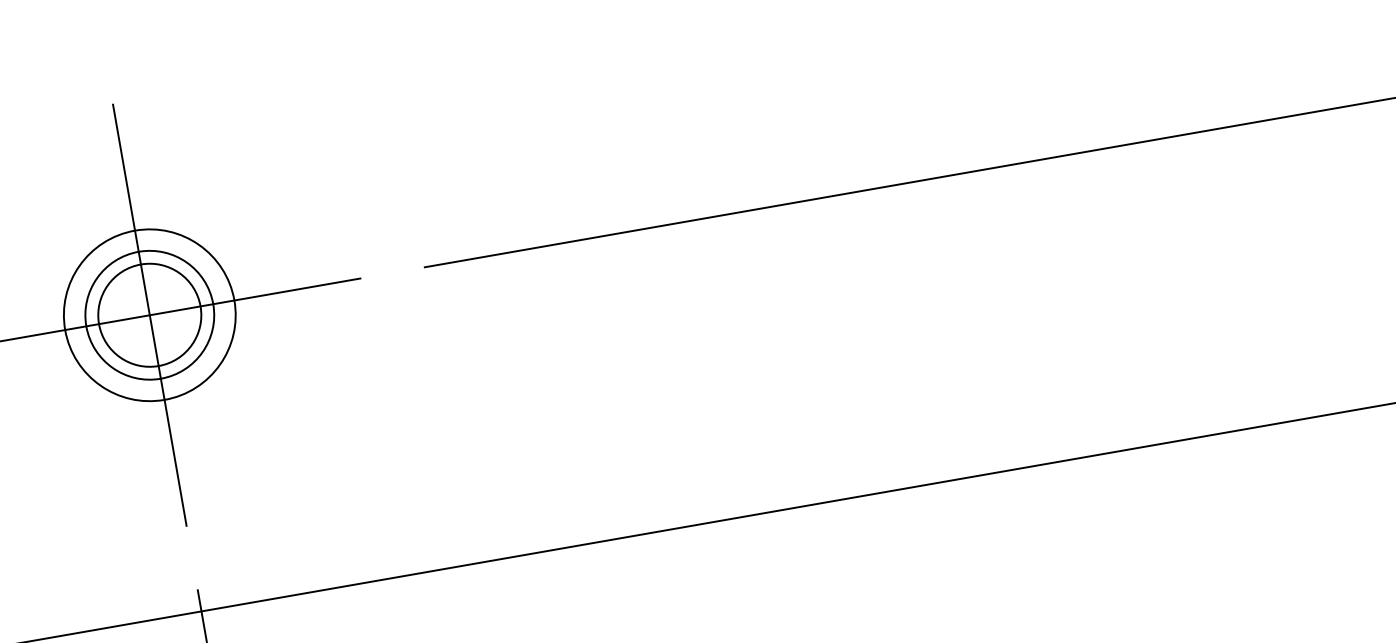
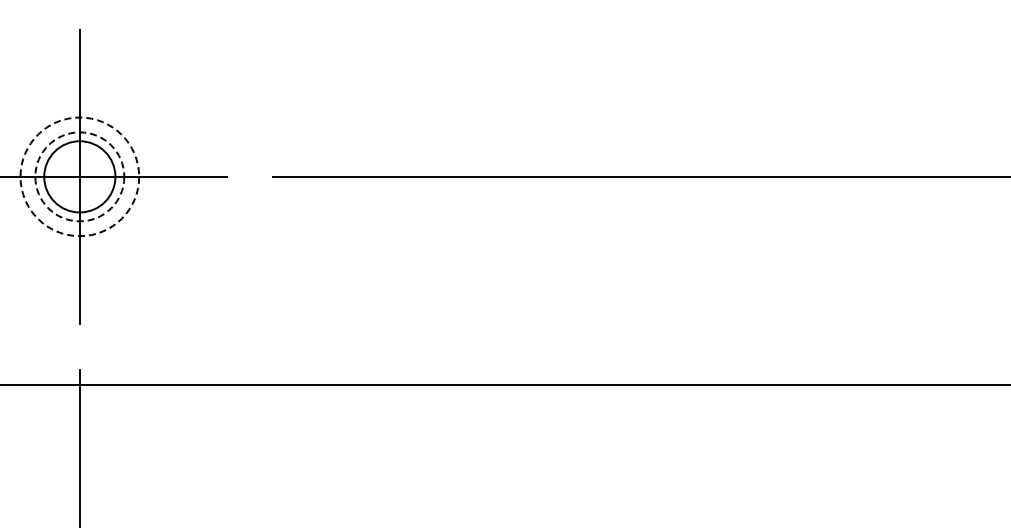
circle: (149, 314) -> (79, 176), solid -> dashed
circle: (149, 314) -> (79, 176), solid -> dashed

